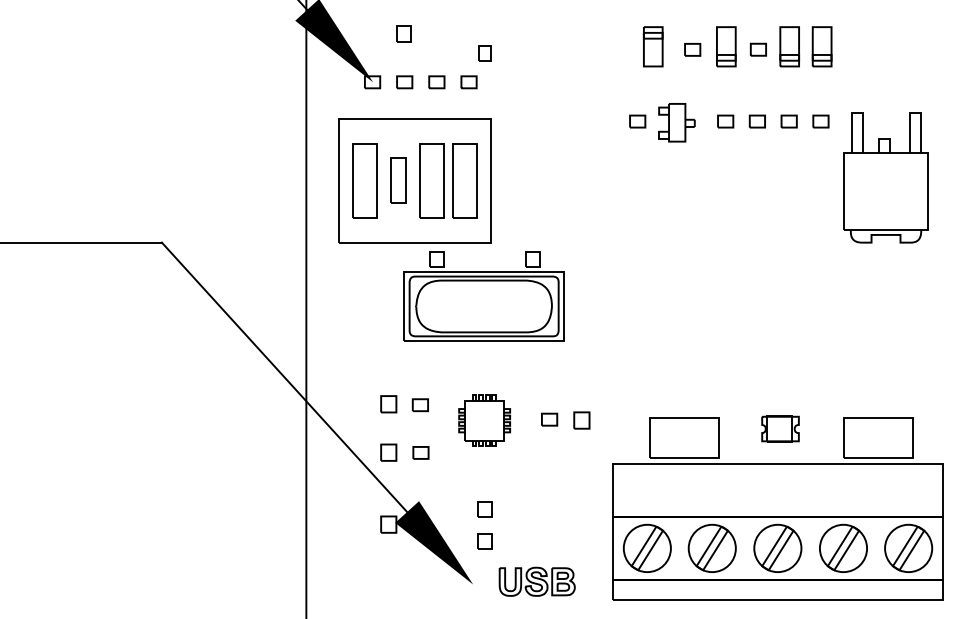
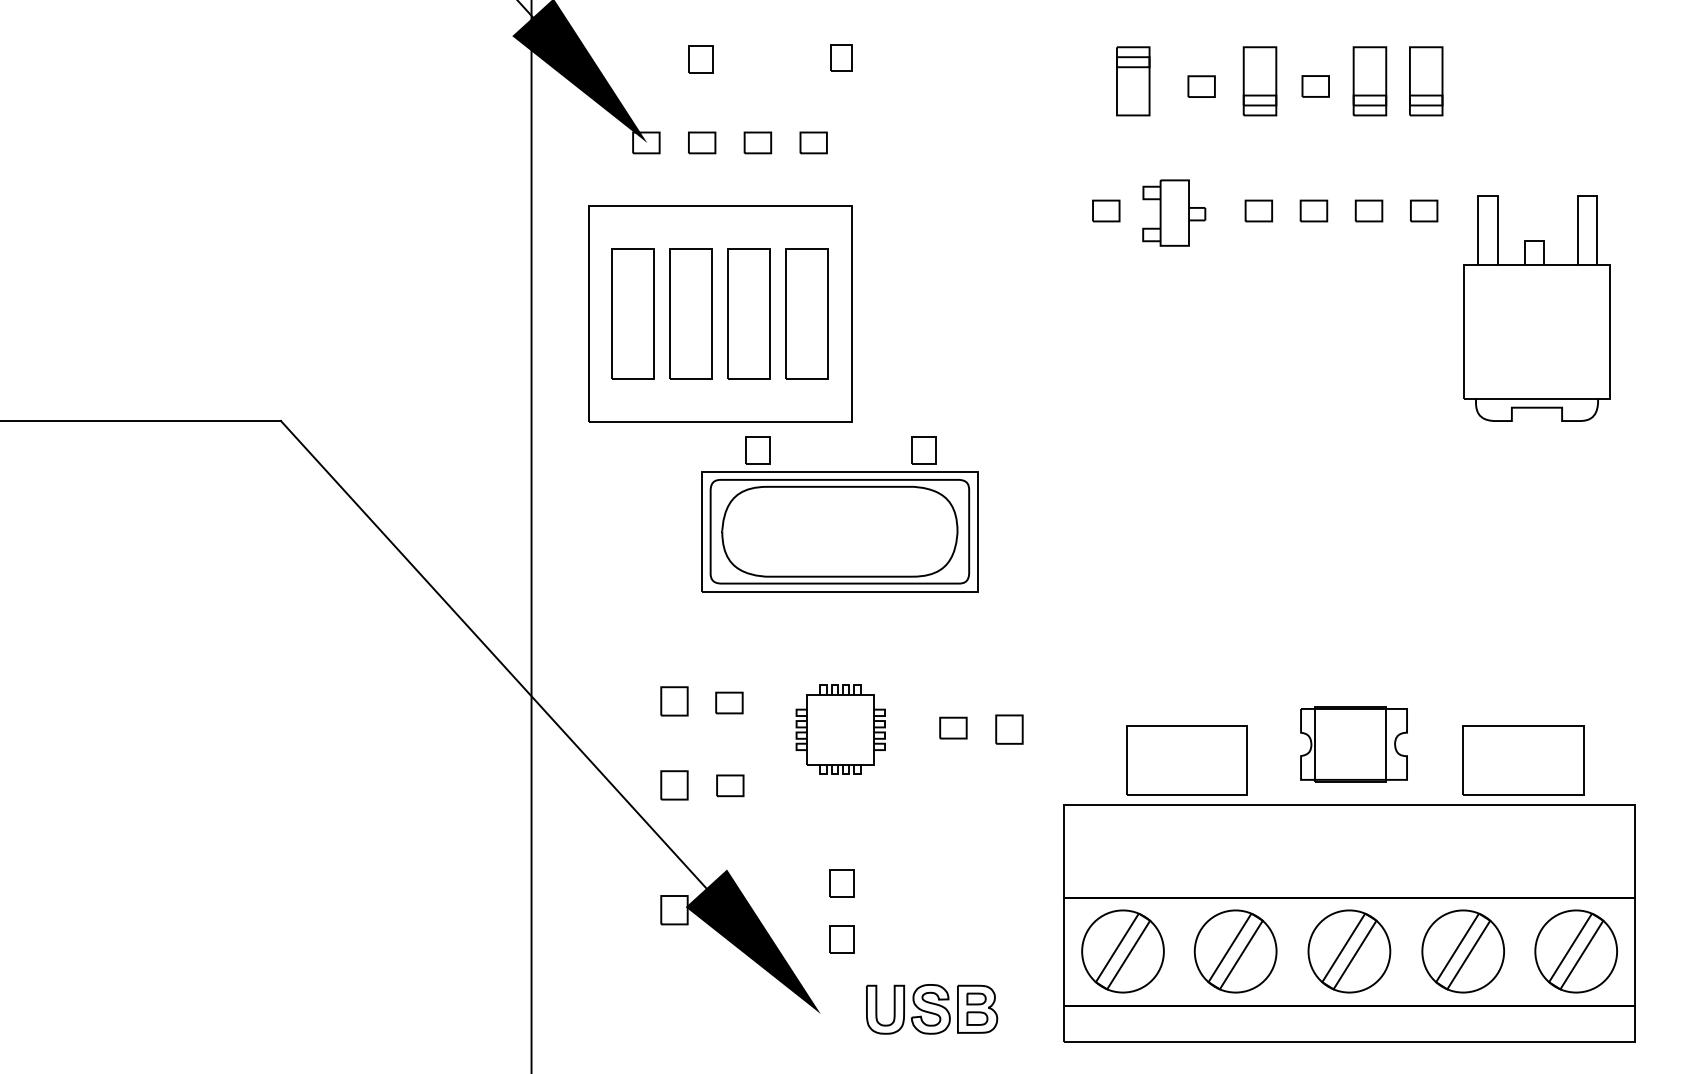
part: (484, 53) -> (840, 58), moved
part: (398, 180) -> (691, 313), size x1.67
part: (780, 428) -> (1353, 743), size x1.67

